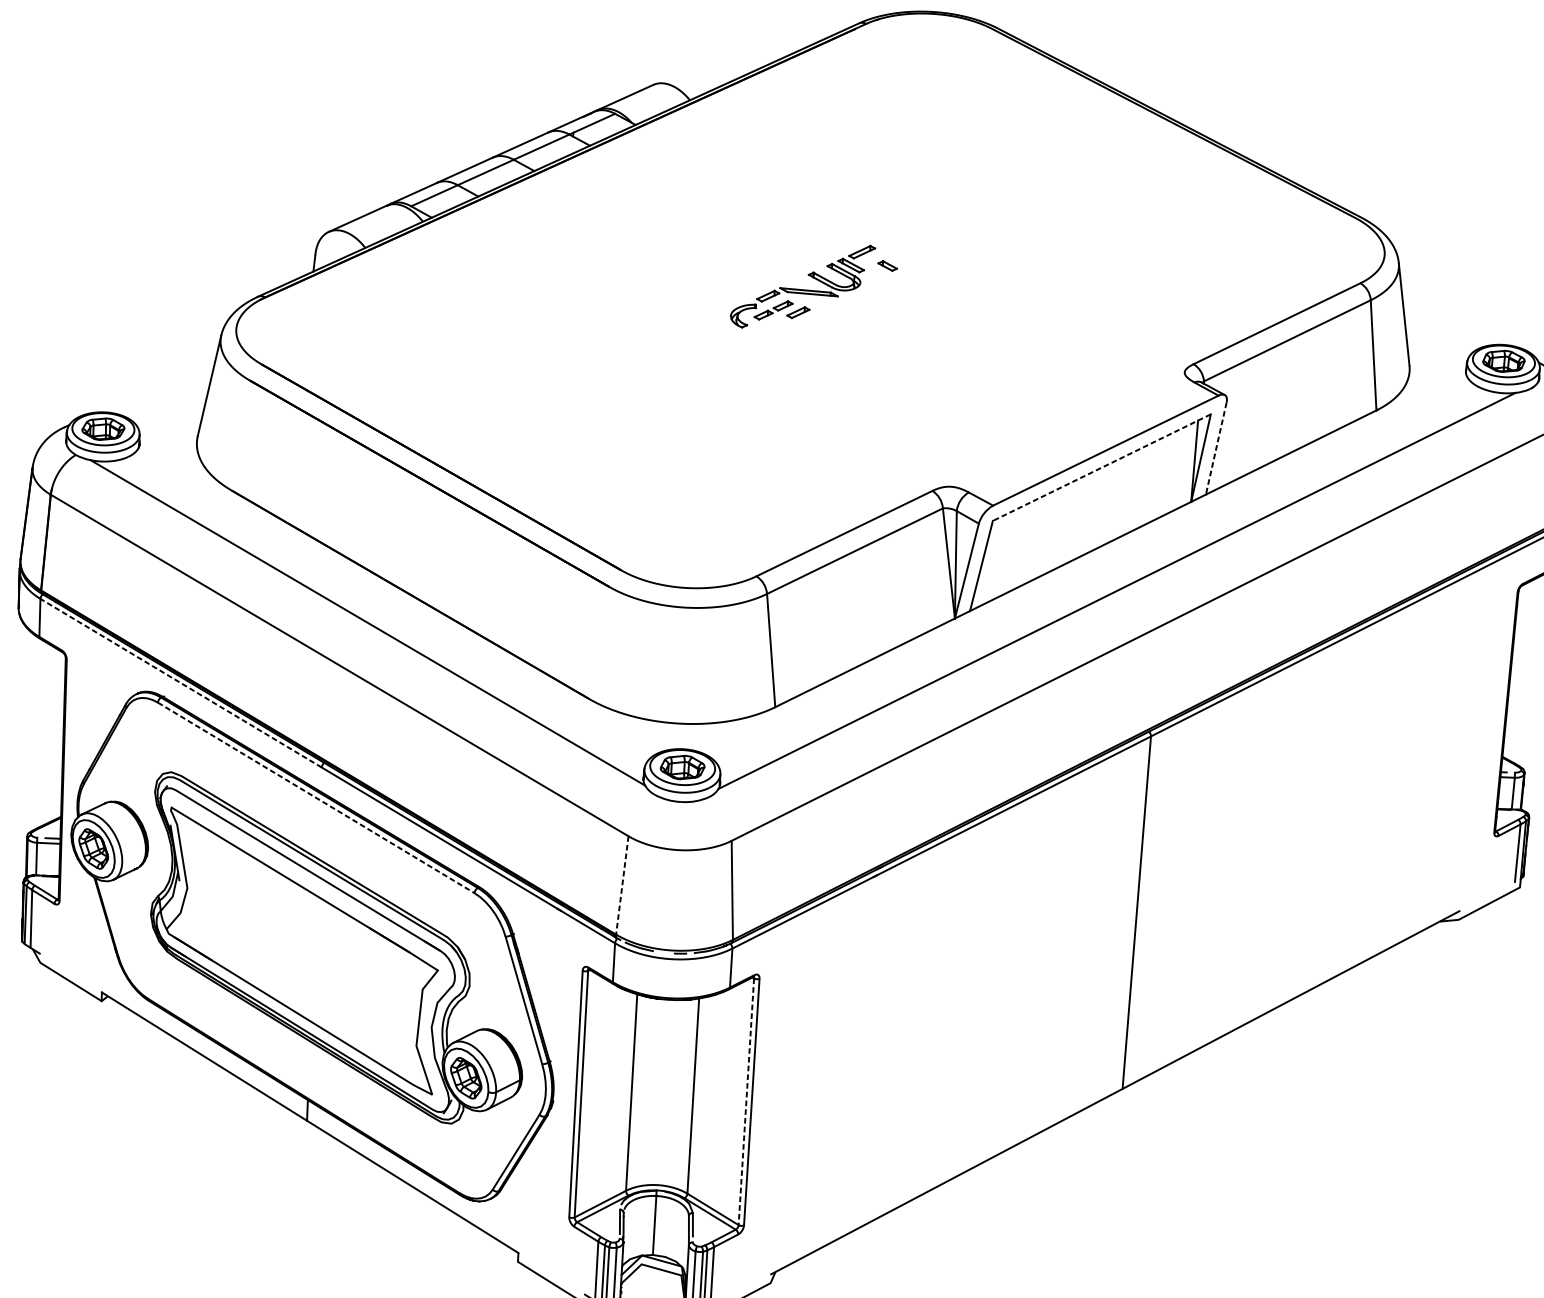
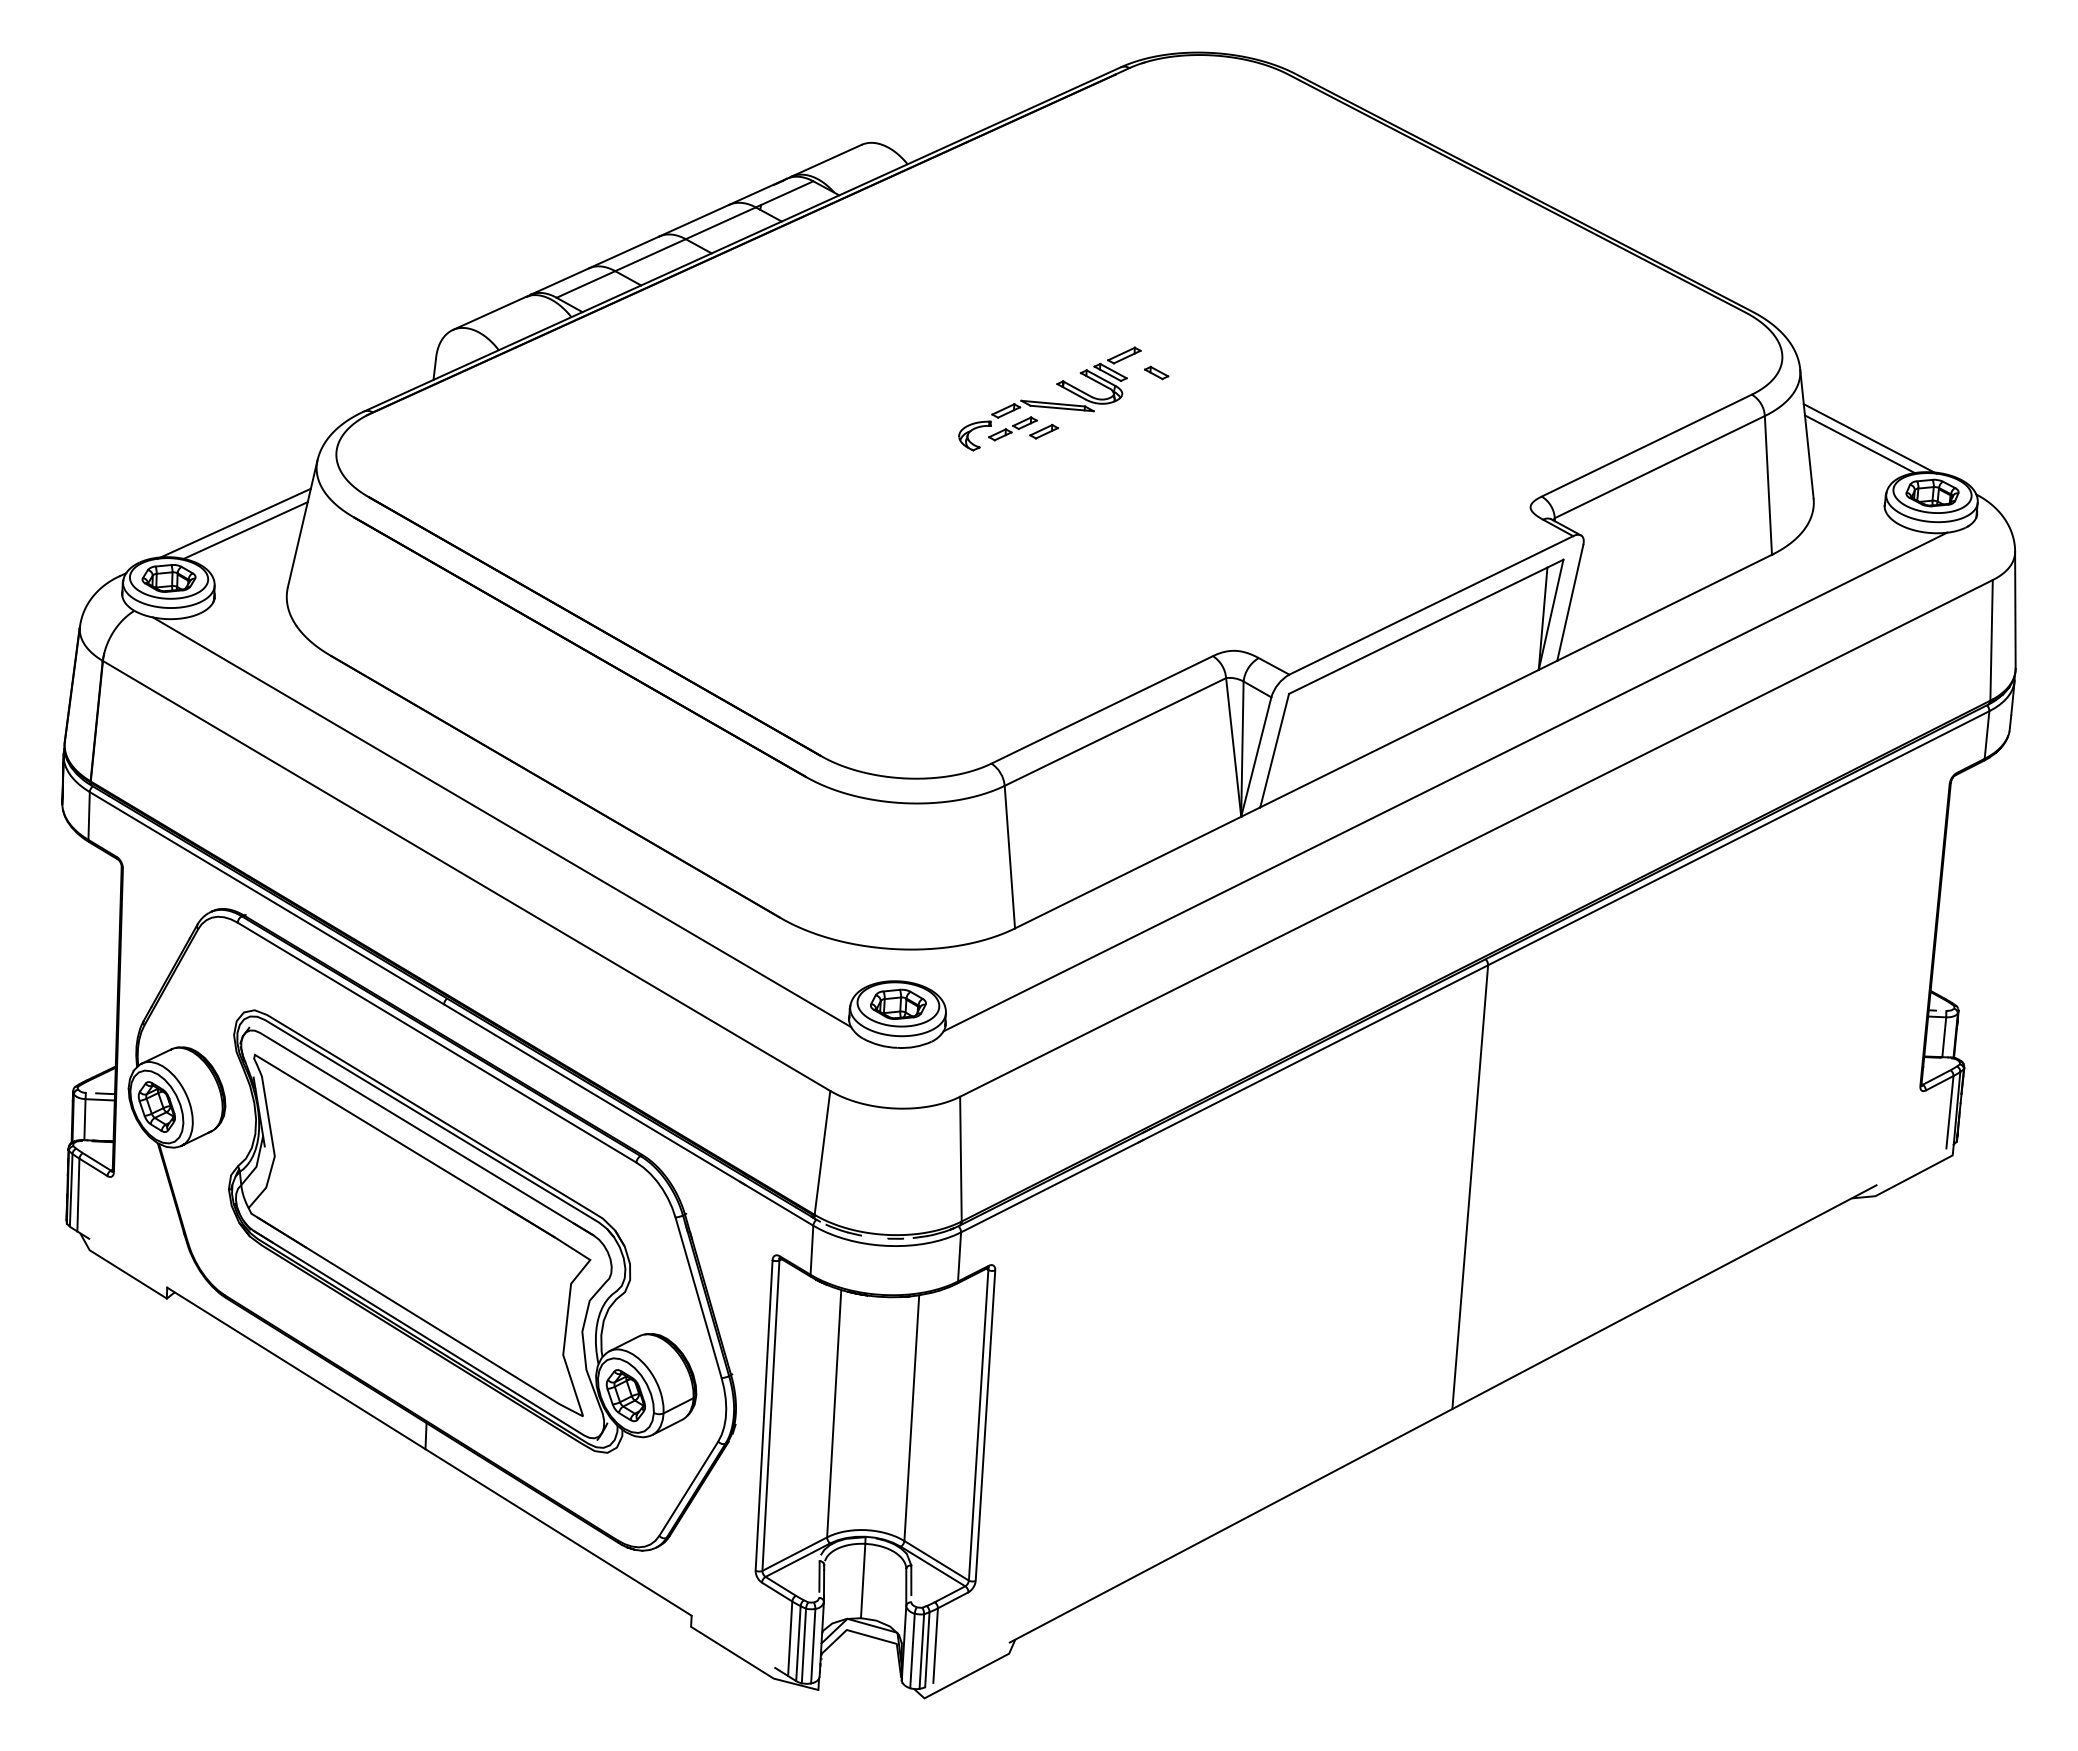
line: (1453, 318) -> (1869, 438), added
line: (1445, 322) -> (1859, 444), added
line: (154, 385) -> (233, 523), added
line: (164, 391) -> (245, 530), added
line: (1216, 449) -> (1570, 603), dashed -> solid
line: (1102, 467) -> (1426, 626), dashed -> solid
line: (180, 682) -> (266, 897), dashed -> solid
line: (316, 797) -> (437, 1042), dashed -> solid
line: (622, 885) -> (822, 1153), dashed -> solid
line: (746, 1101) -> (978, 1425), dashed -> solid

